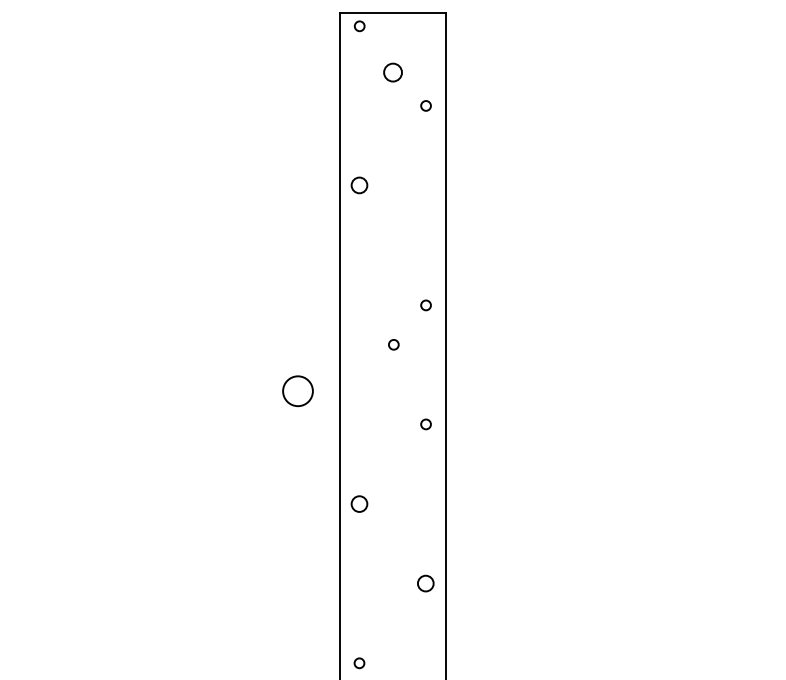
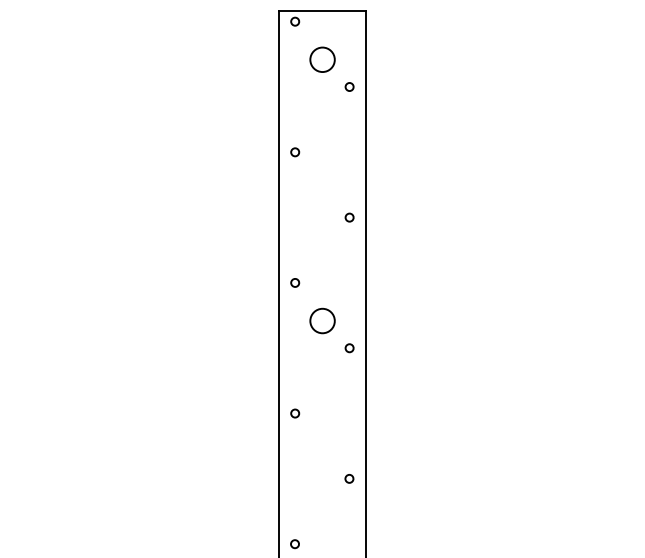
circle: (393, 72) -> (322, 59), size x1.67
circle: (360, 185) -> (295, 152), size x0.62
circle: (425, 305) -> (349, 217), moved
circle: (394, 344) -> (295, 282), moved
circle: (297, 390) -> (322, 320), moved
circle: (360, 503) -> (295, 413), size x0.62
circle: (425, 583) -> (349, 478), size x0.62

